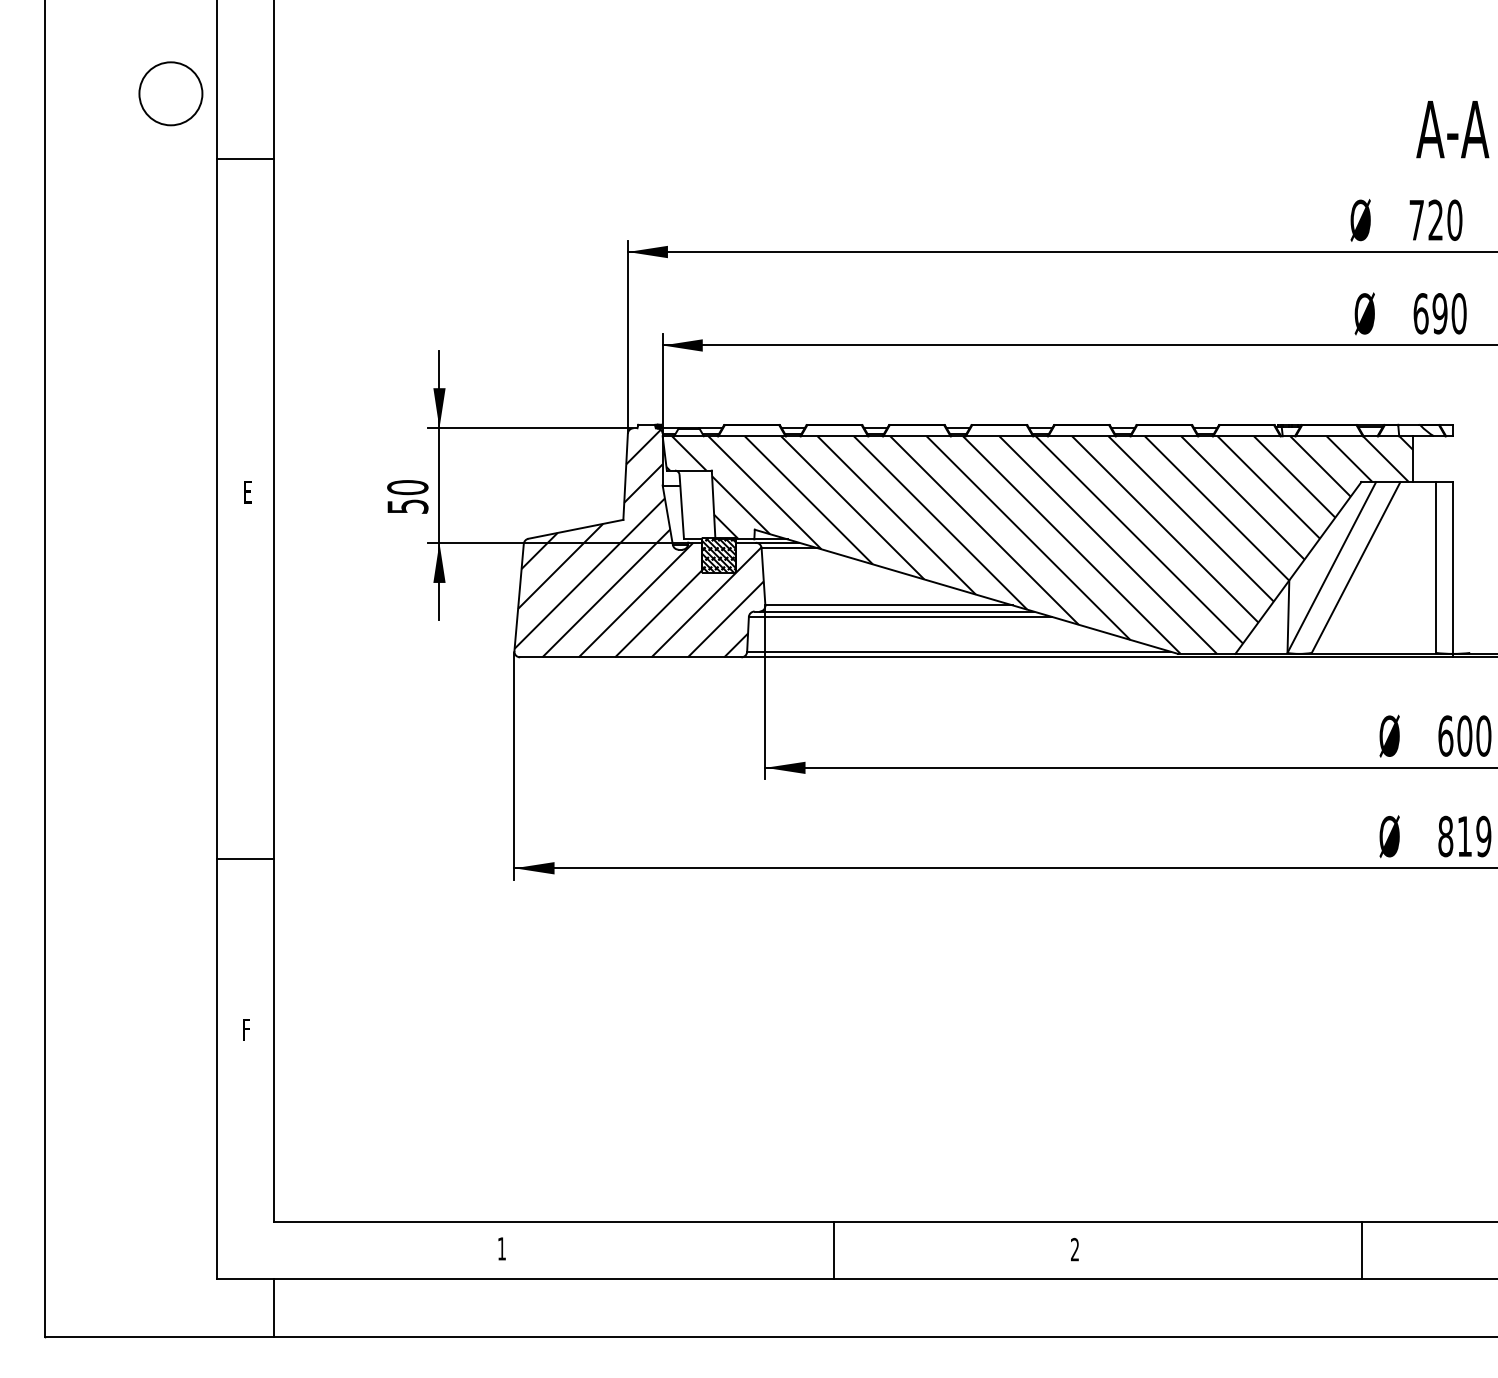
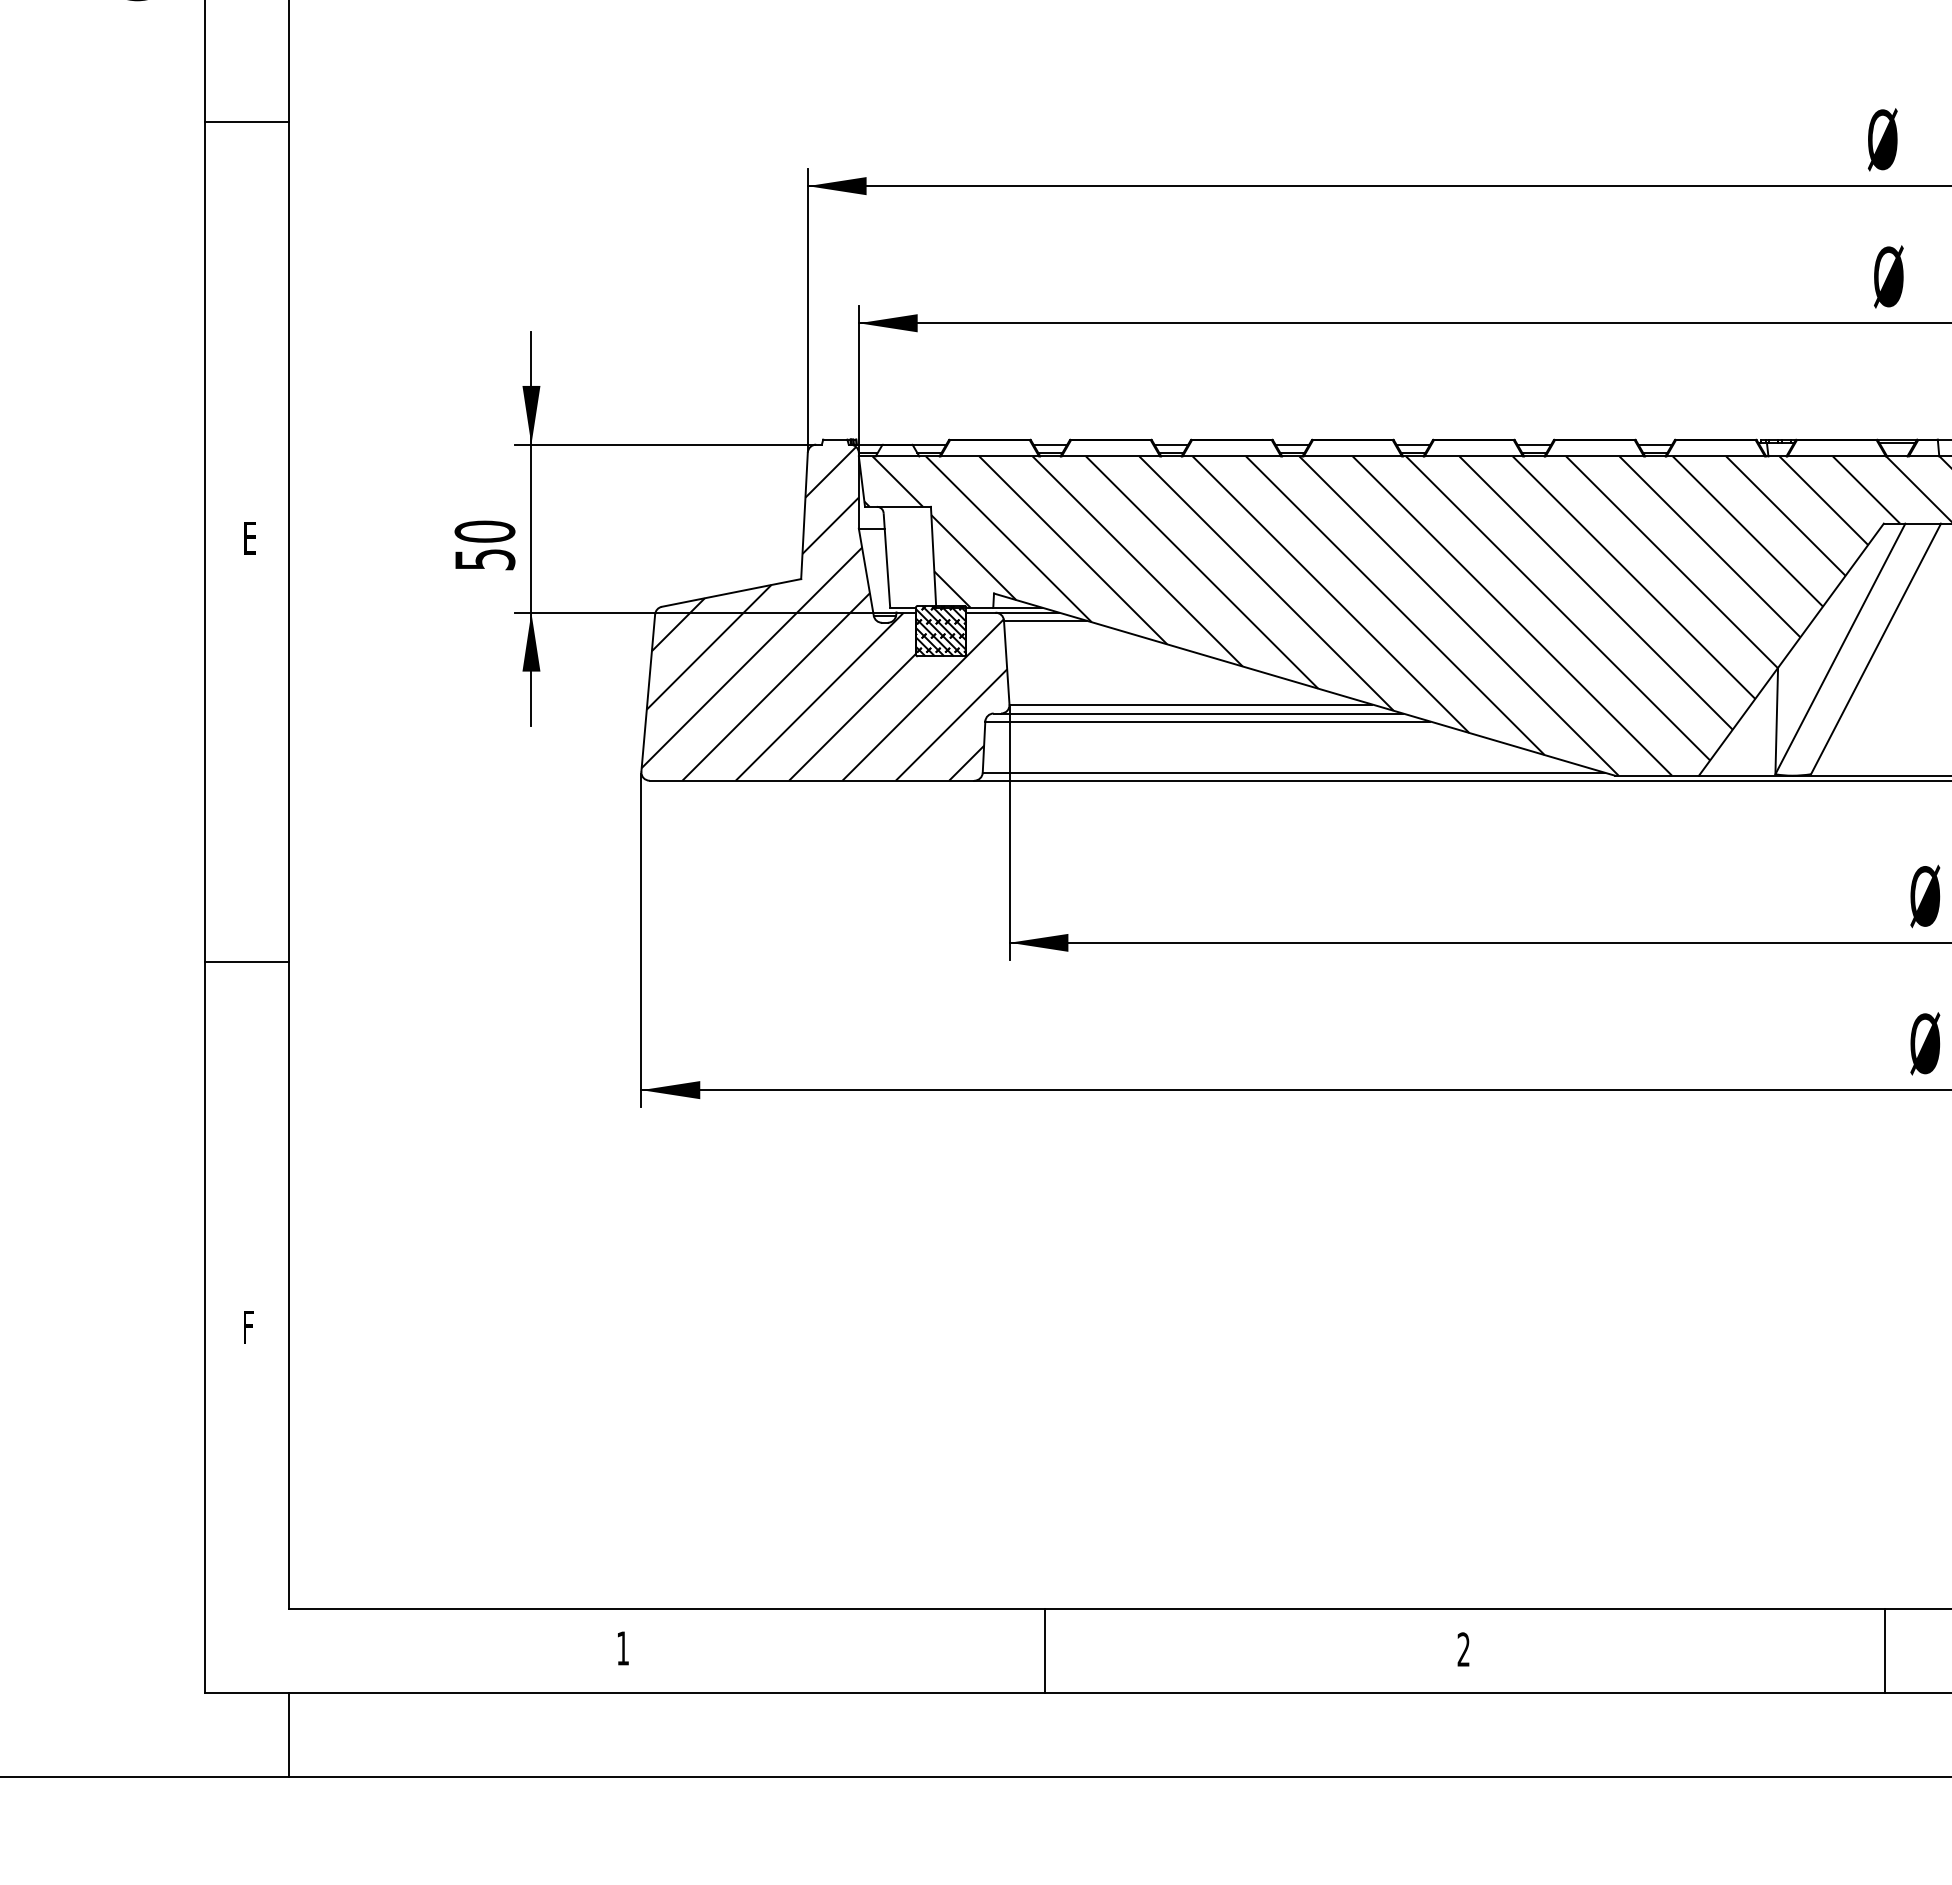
line: (245, 159) -> (246, 122), moved
line: (245, 859) -> (246, 962), moved
line: (834, 1250) -> (1044, 1650), moved

